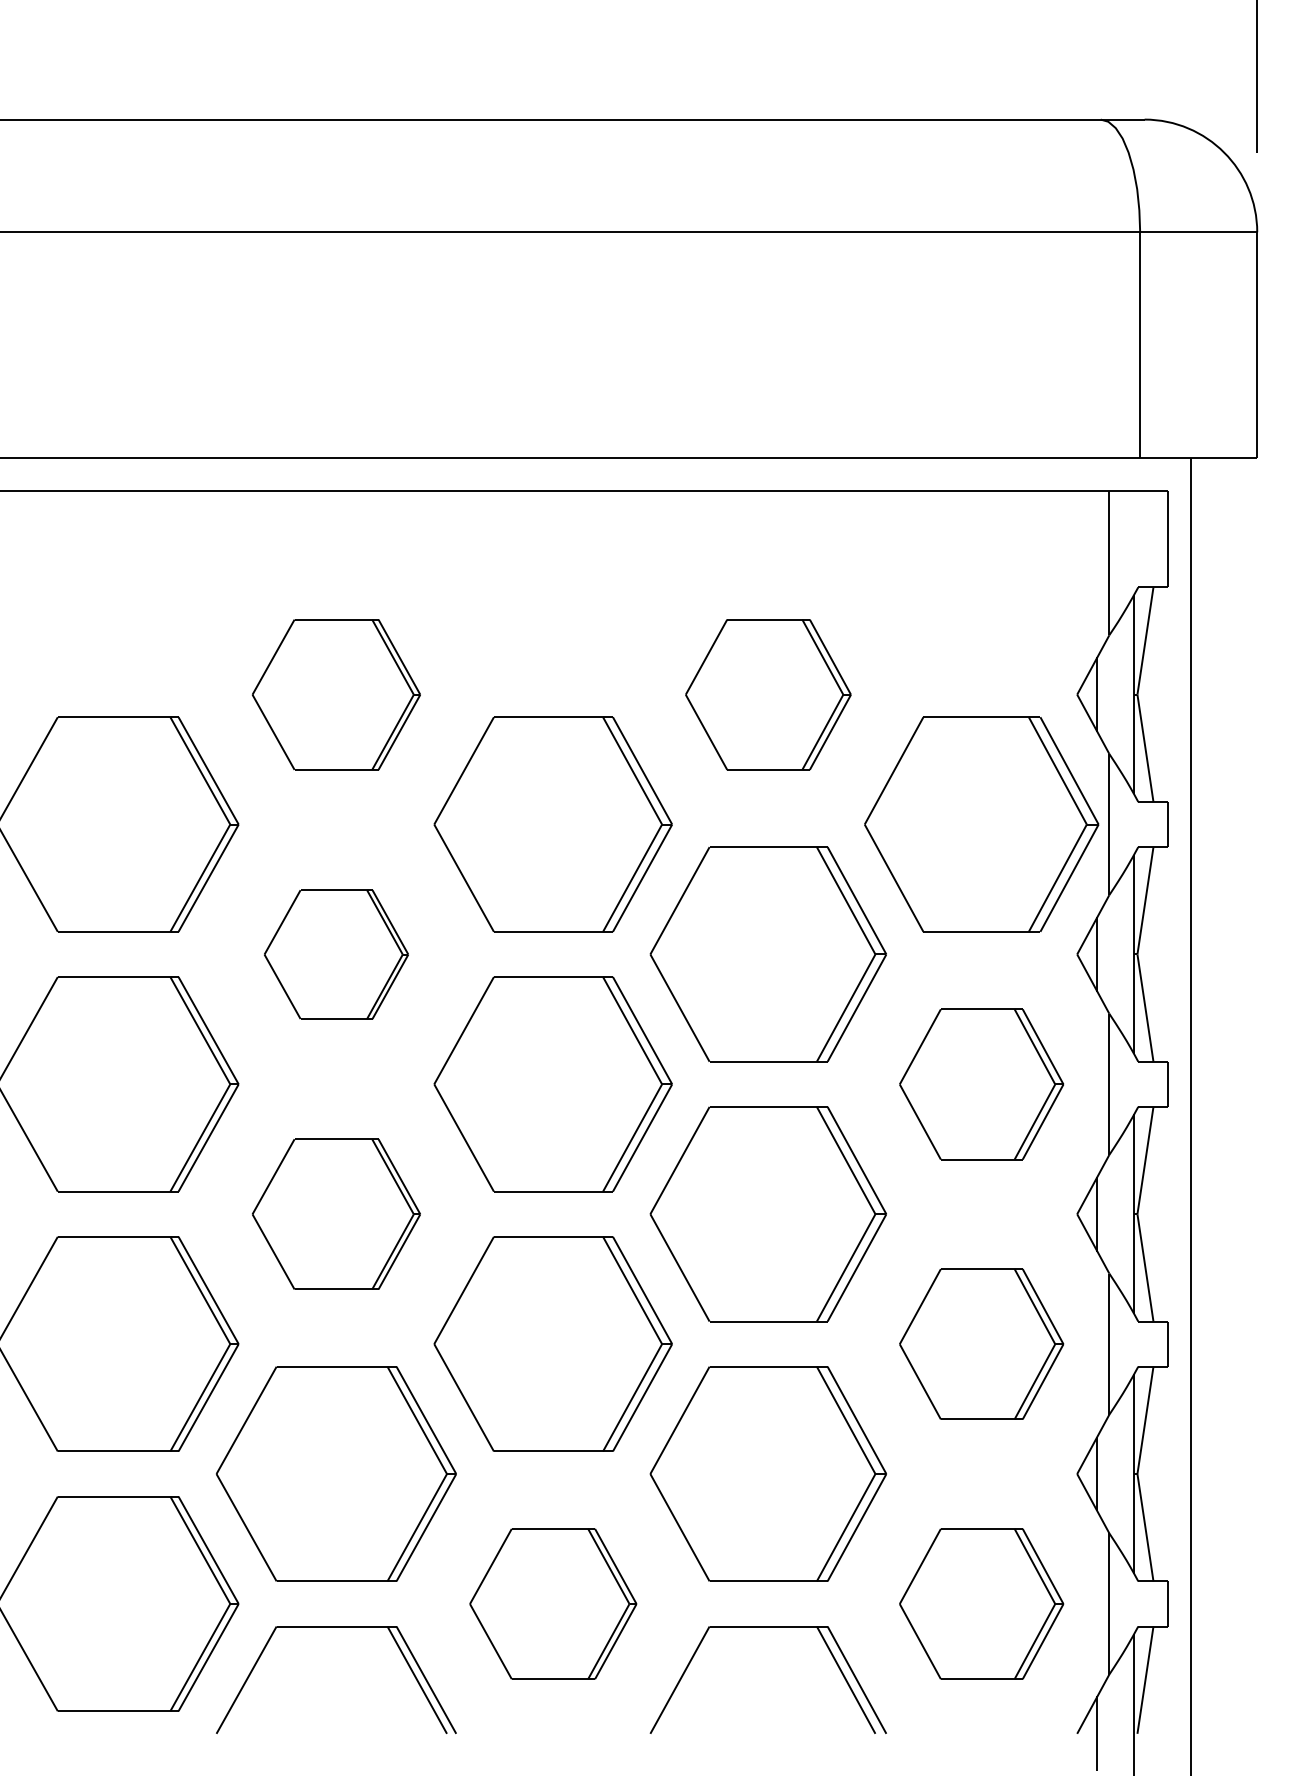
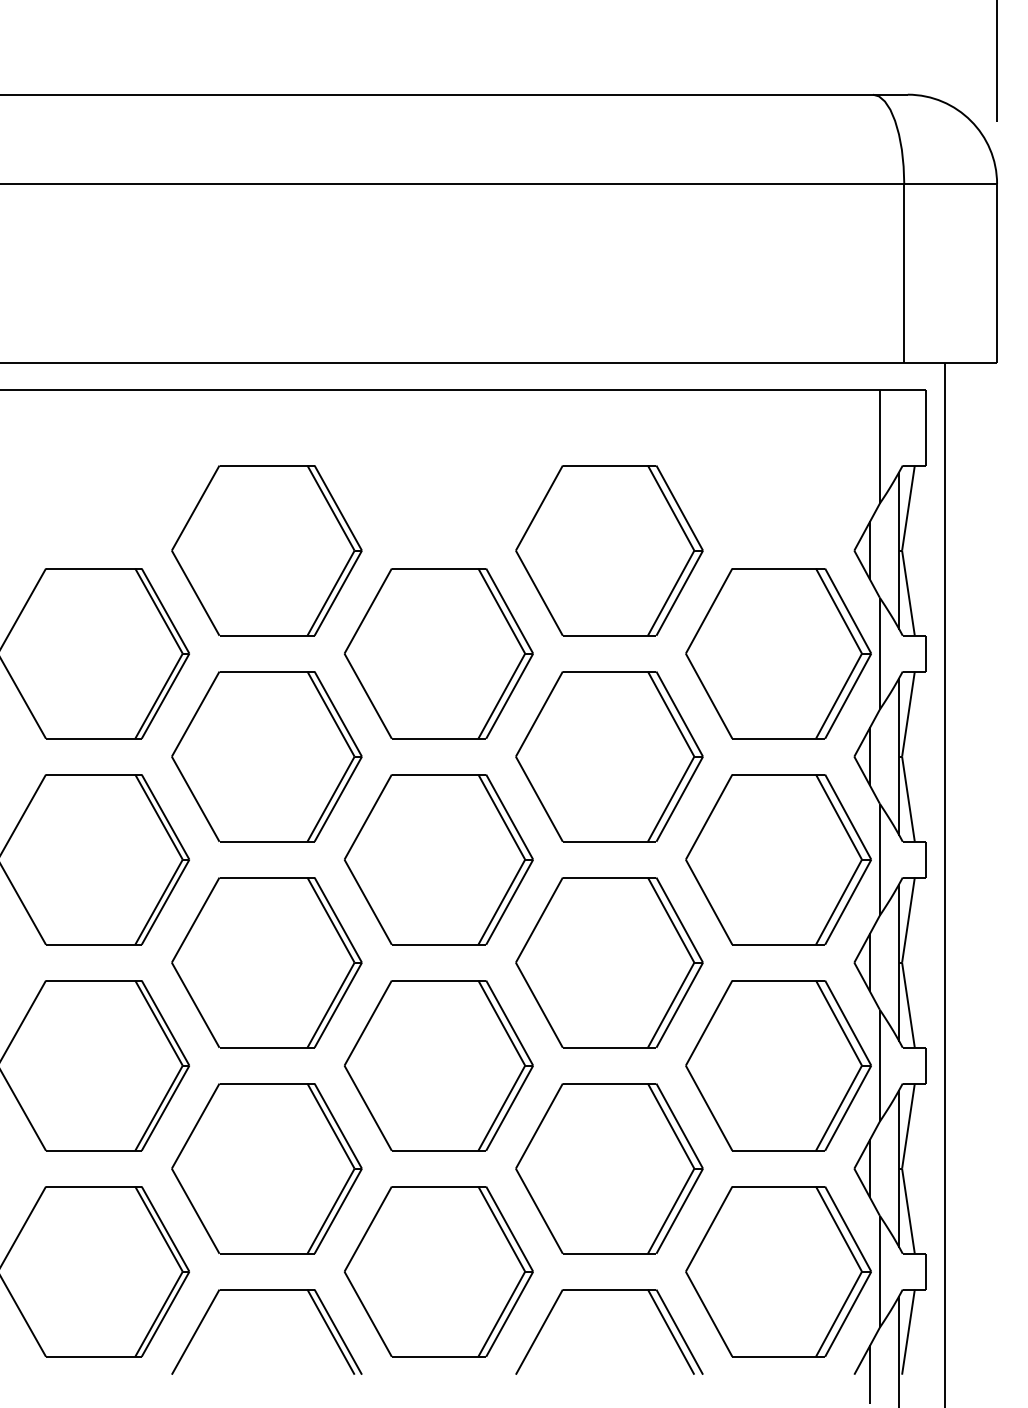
part: (335, 694) -> (266, 550), size x1.43
part: (768, 694) -> (609, 550), size x1.43
part: (335, 954) -> (266, 756), size x1.67
part: (981, 1084) -> (778, 859), size x1.43
part: (335, 1213) -> (266, 962), size x1.43
part: (981, 1343) -> (778, 1065), size x1.43
part: (552, 1603) -> (438, 1271), size x1.43
part: (981, 1603) -> (778, 1271), size x1.43

